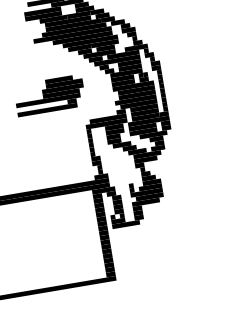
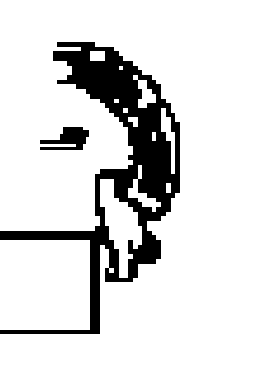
part: (49, 95) -> (64, 138), size x0.7

